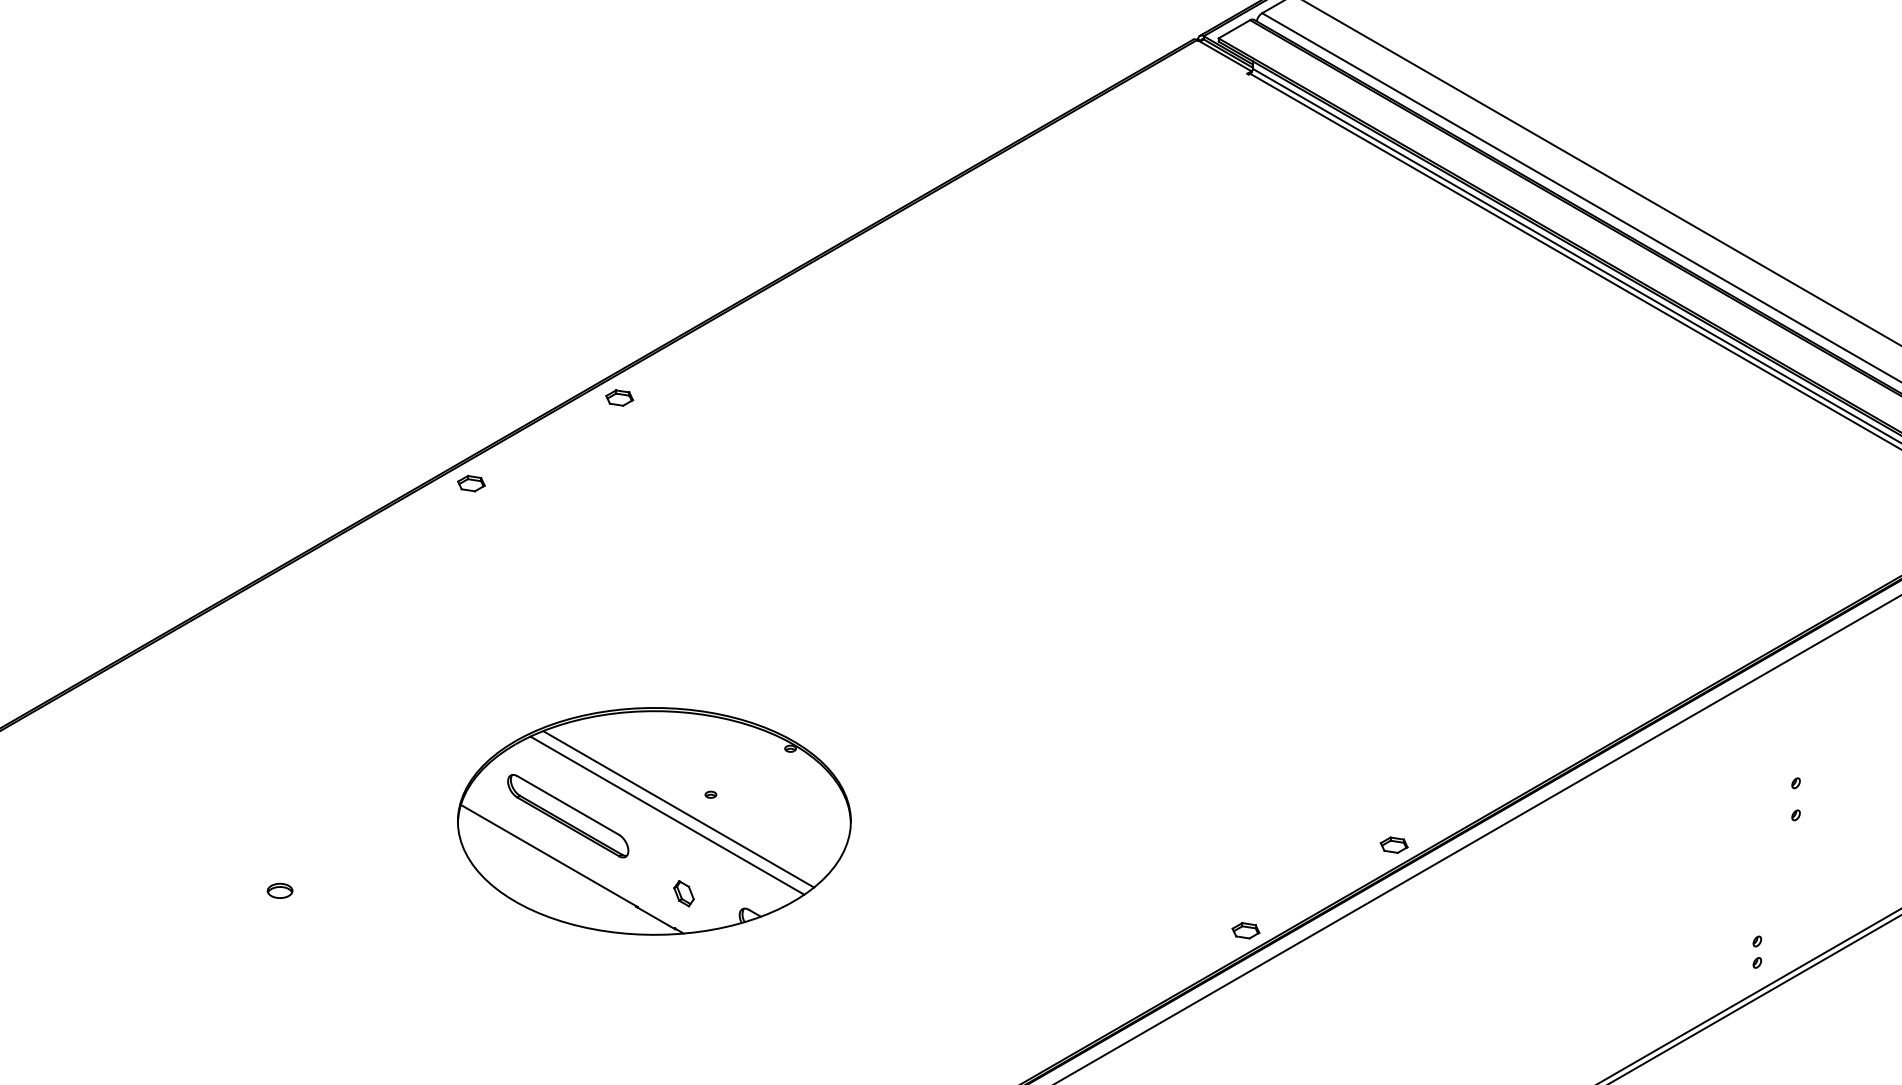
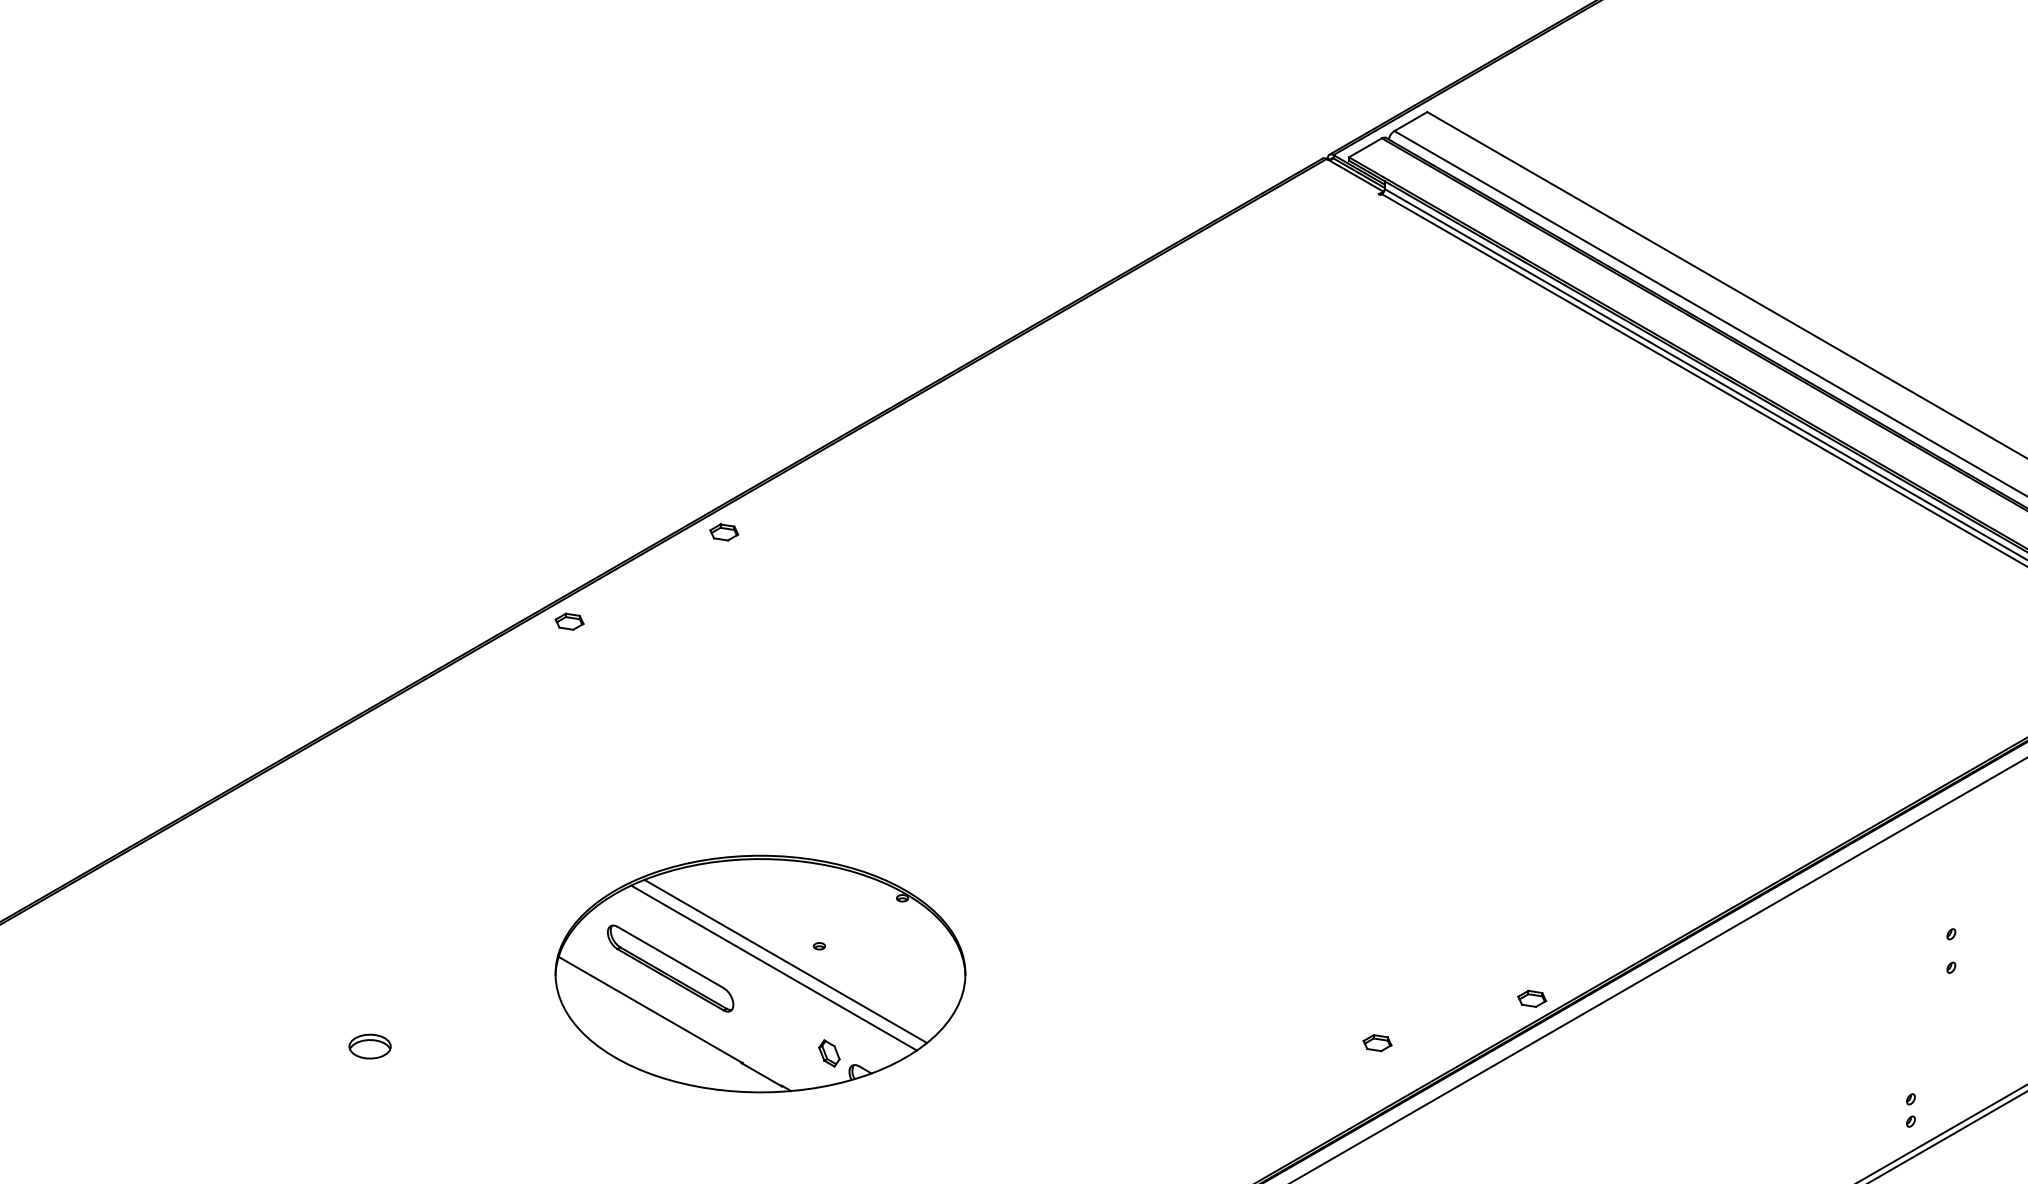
part: (279, 890) -> (369, 1046), size x1.6
part: (684, 893) -> (829, 1053), moved
part: (1245, 931) -> (1377, 1043), moved

